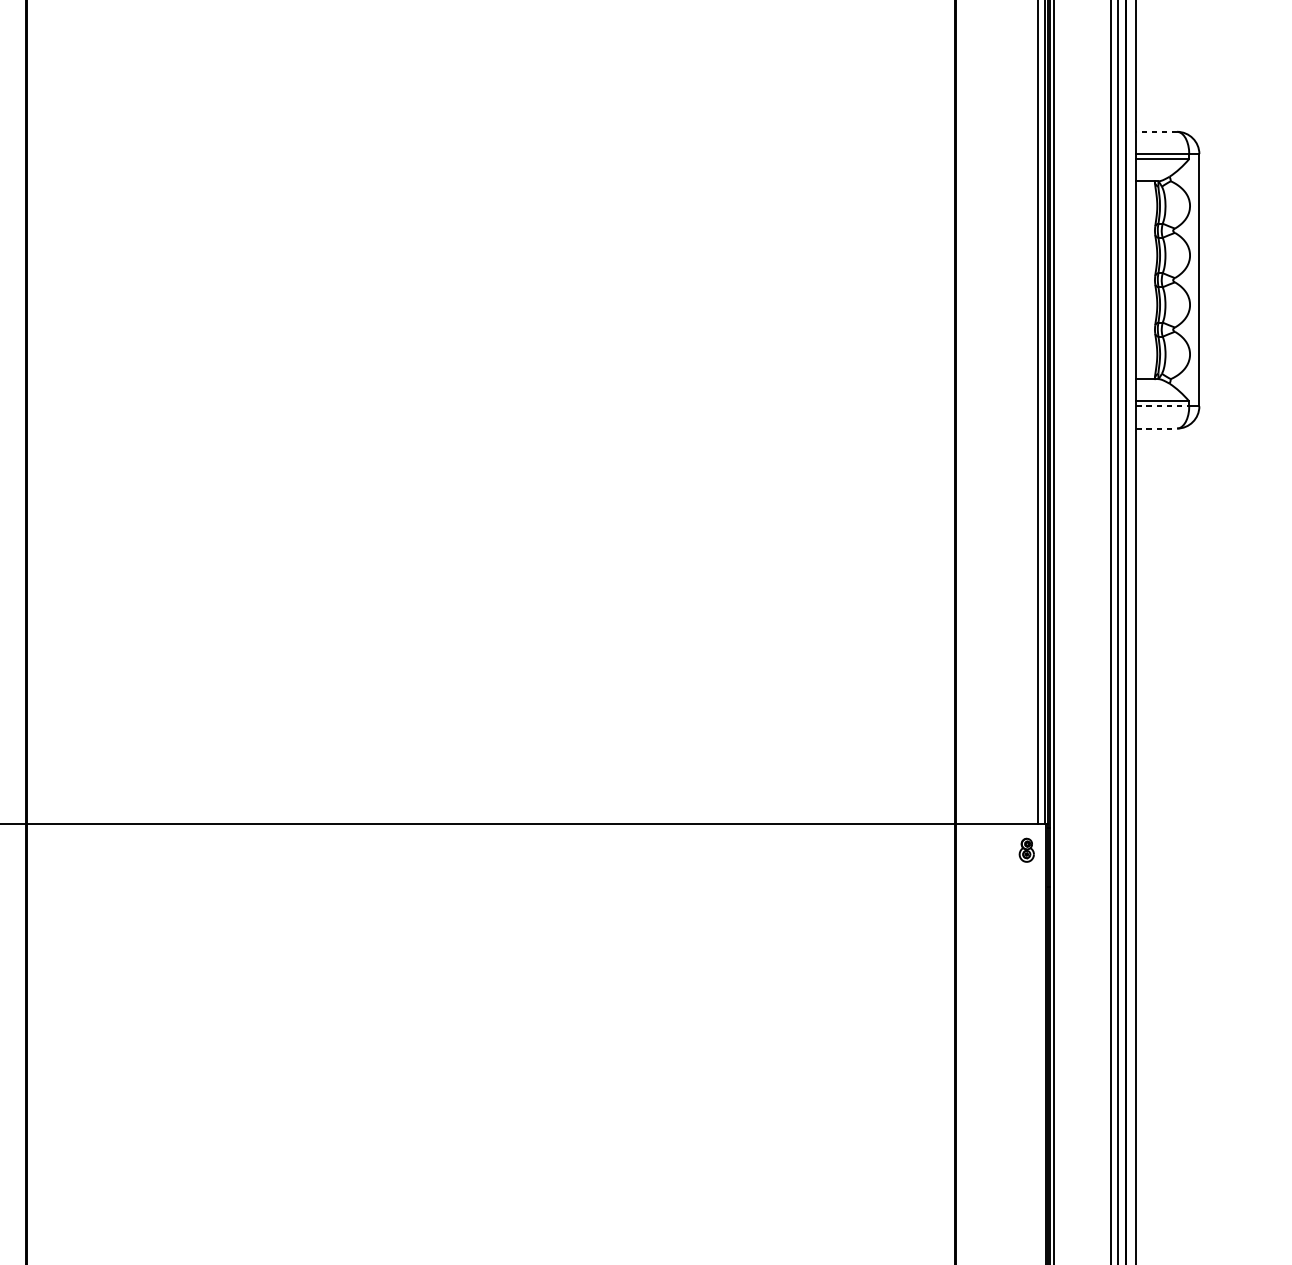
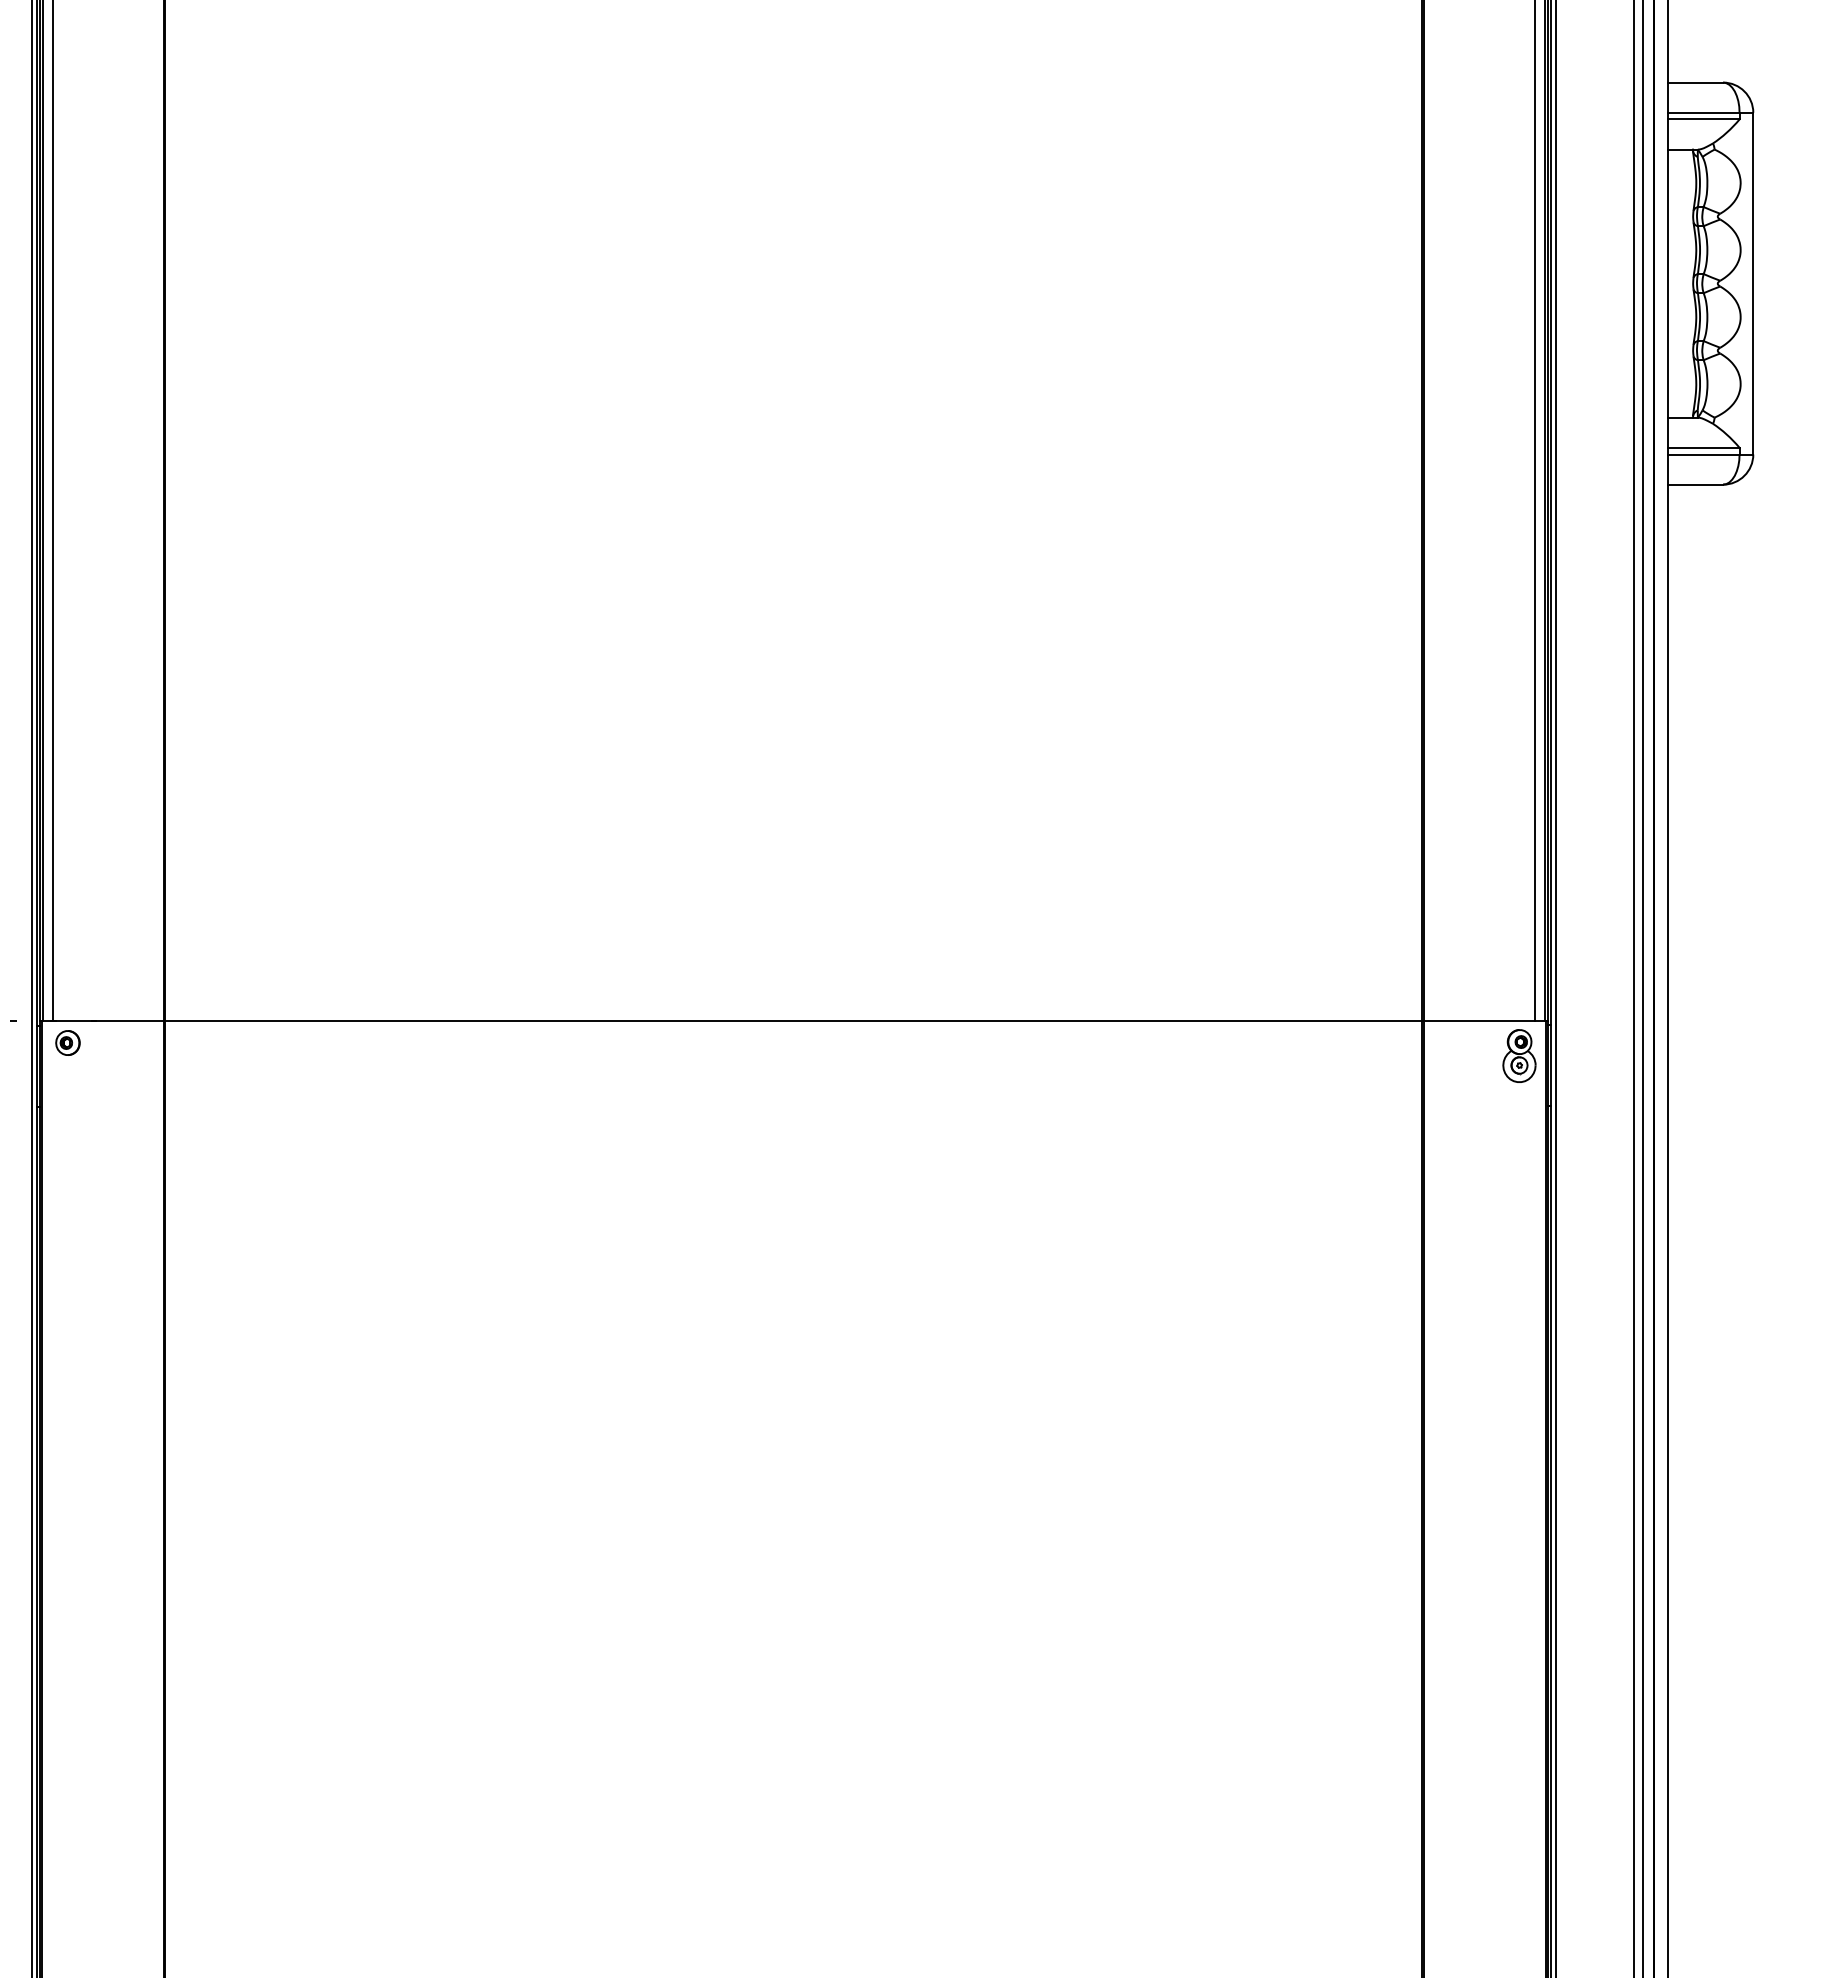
line: (1156, 131) -> (1695, 82), dashed -> solid
line: (1162, 406) -> (1703, 454), dashed -> solid
line: (1156, 428) -> (1695, 484), dashed -> solid
part: (1026, 849) -> (1519, 1055), size x1.67

